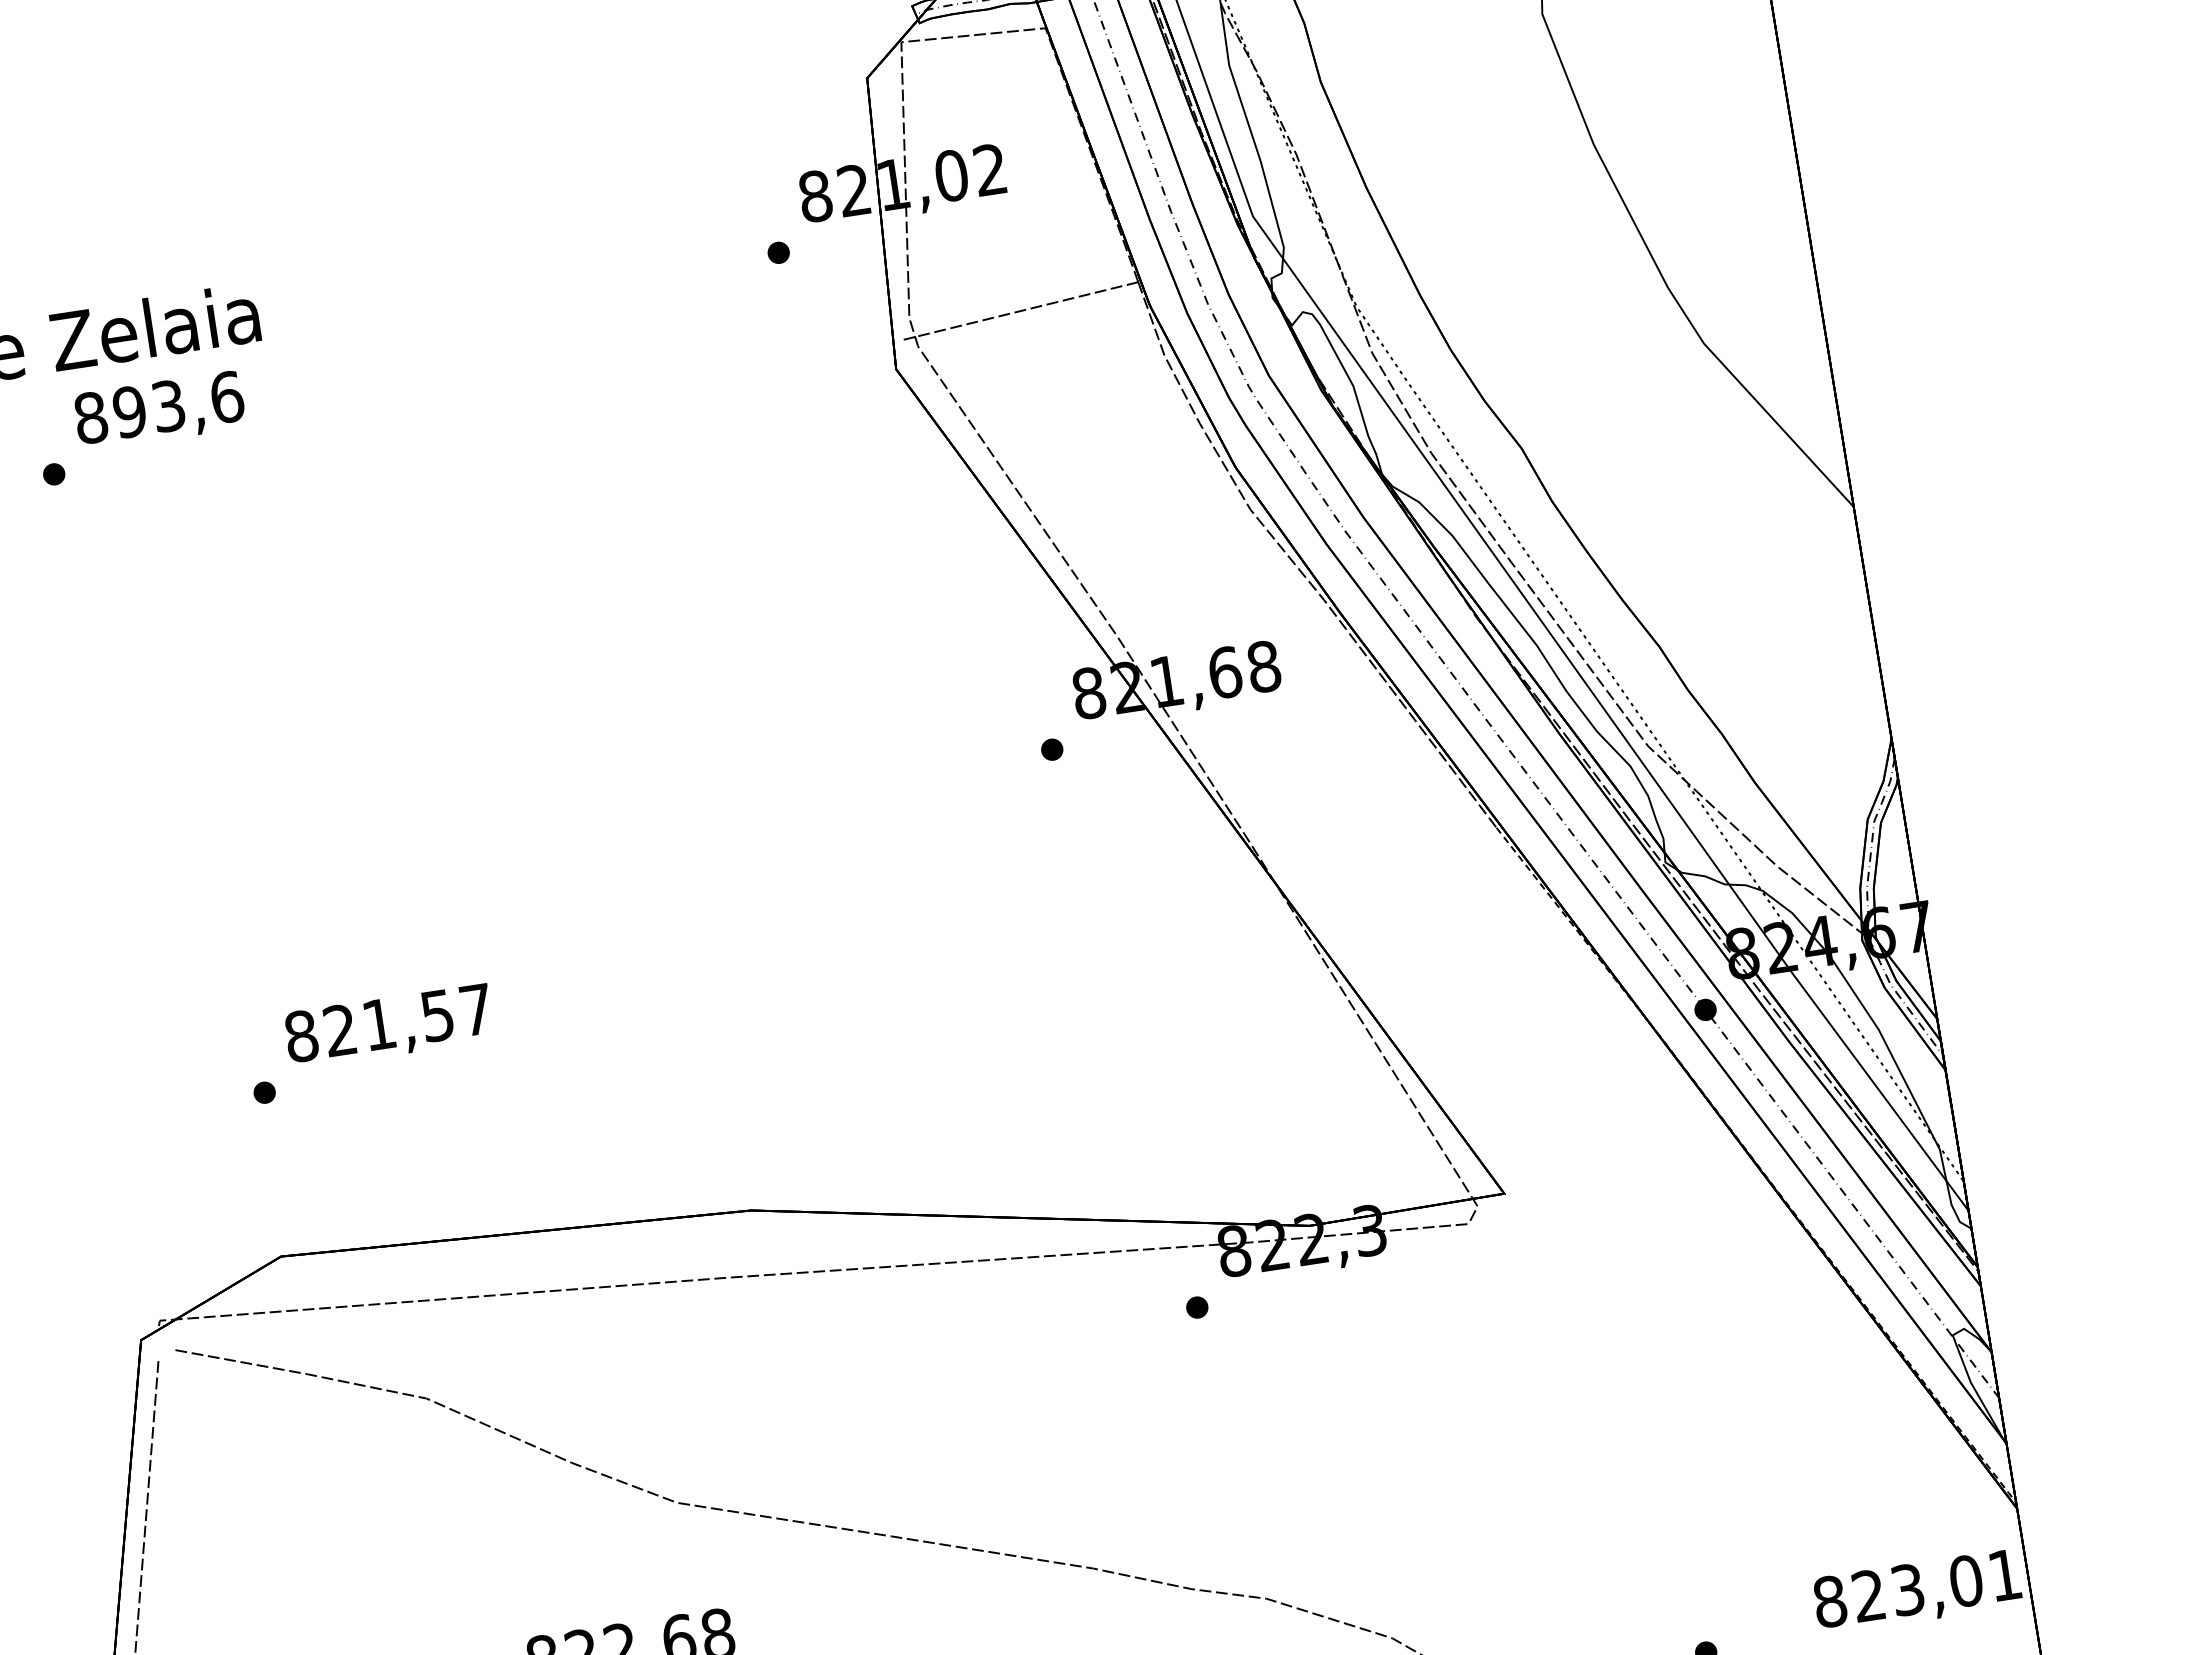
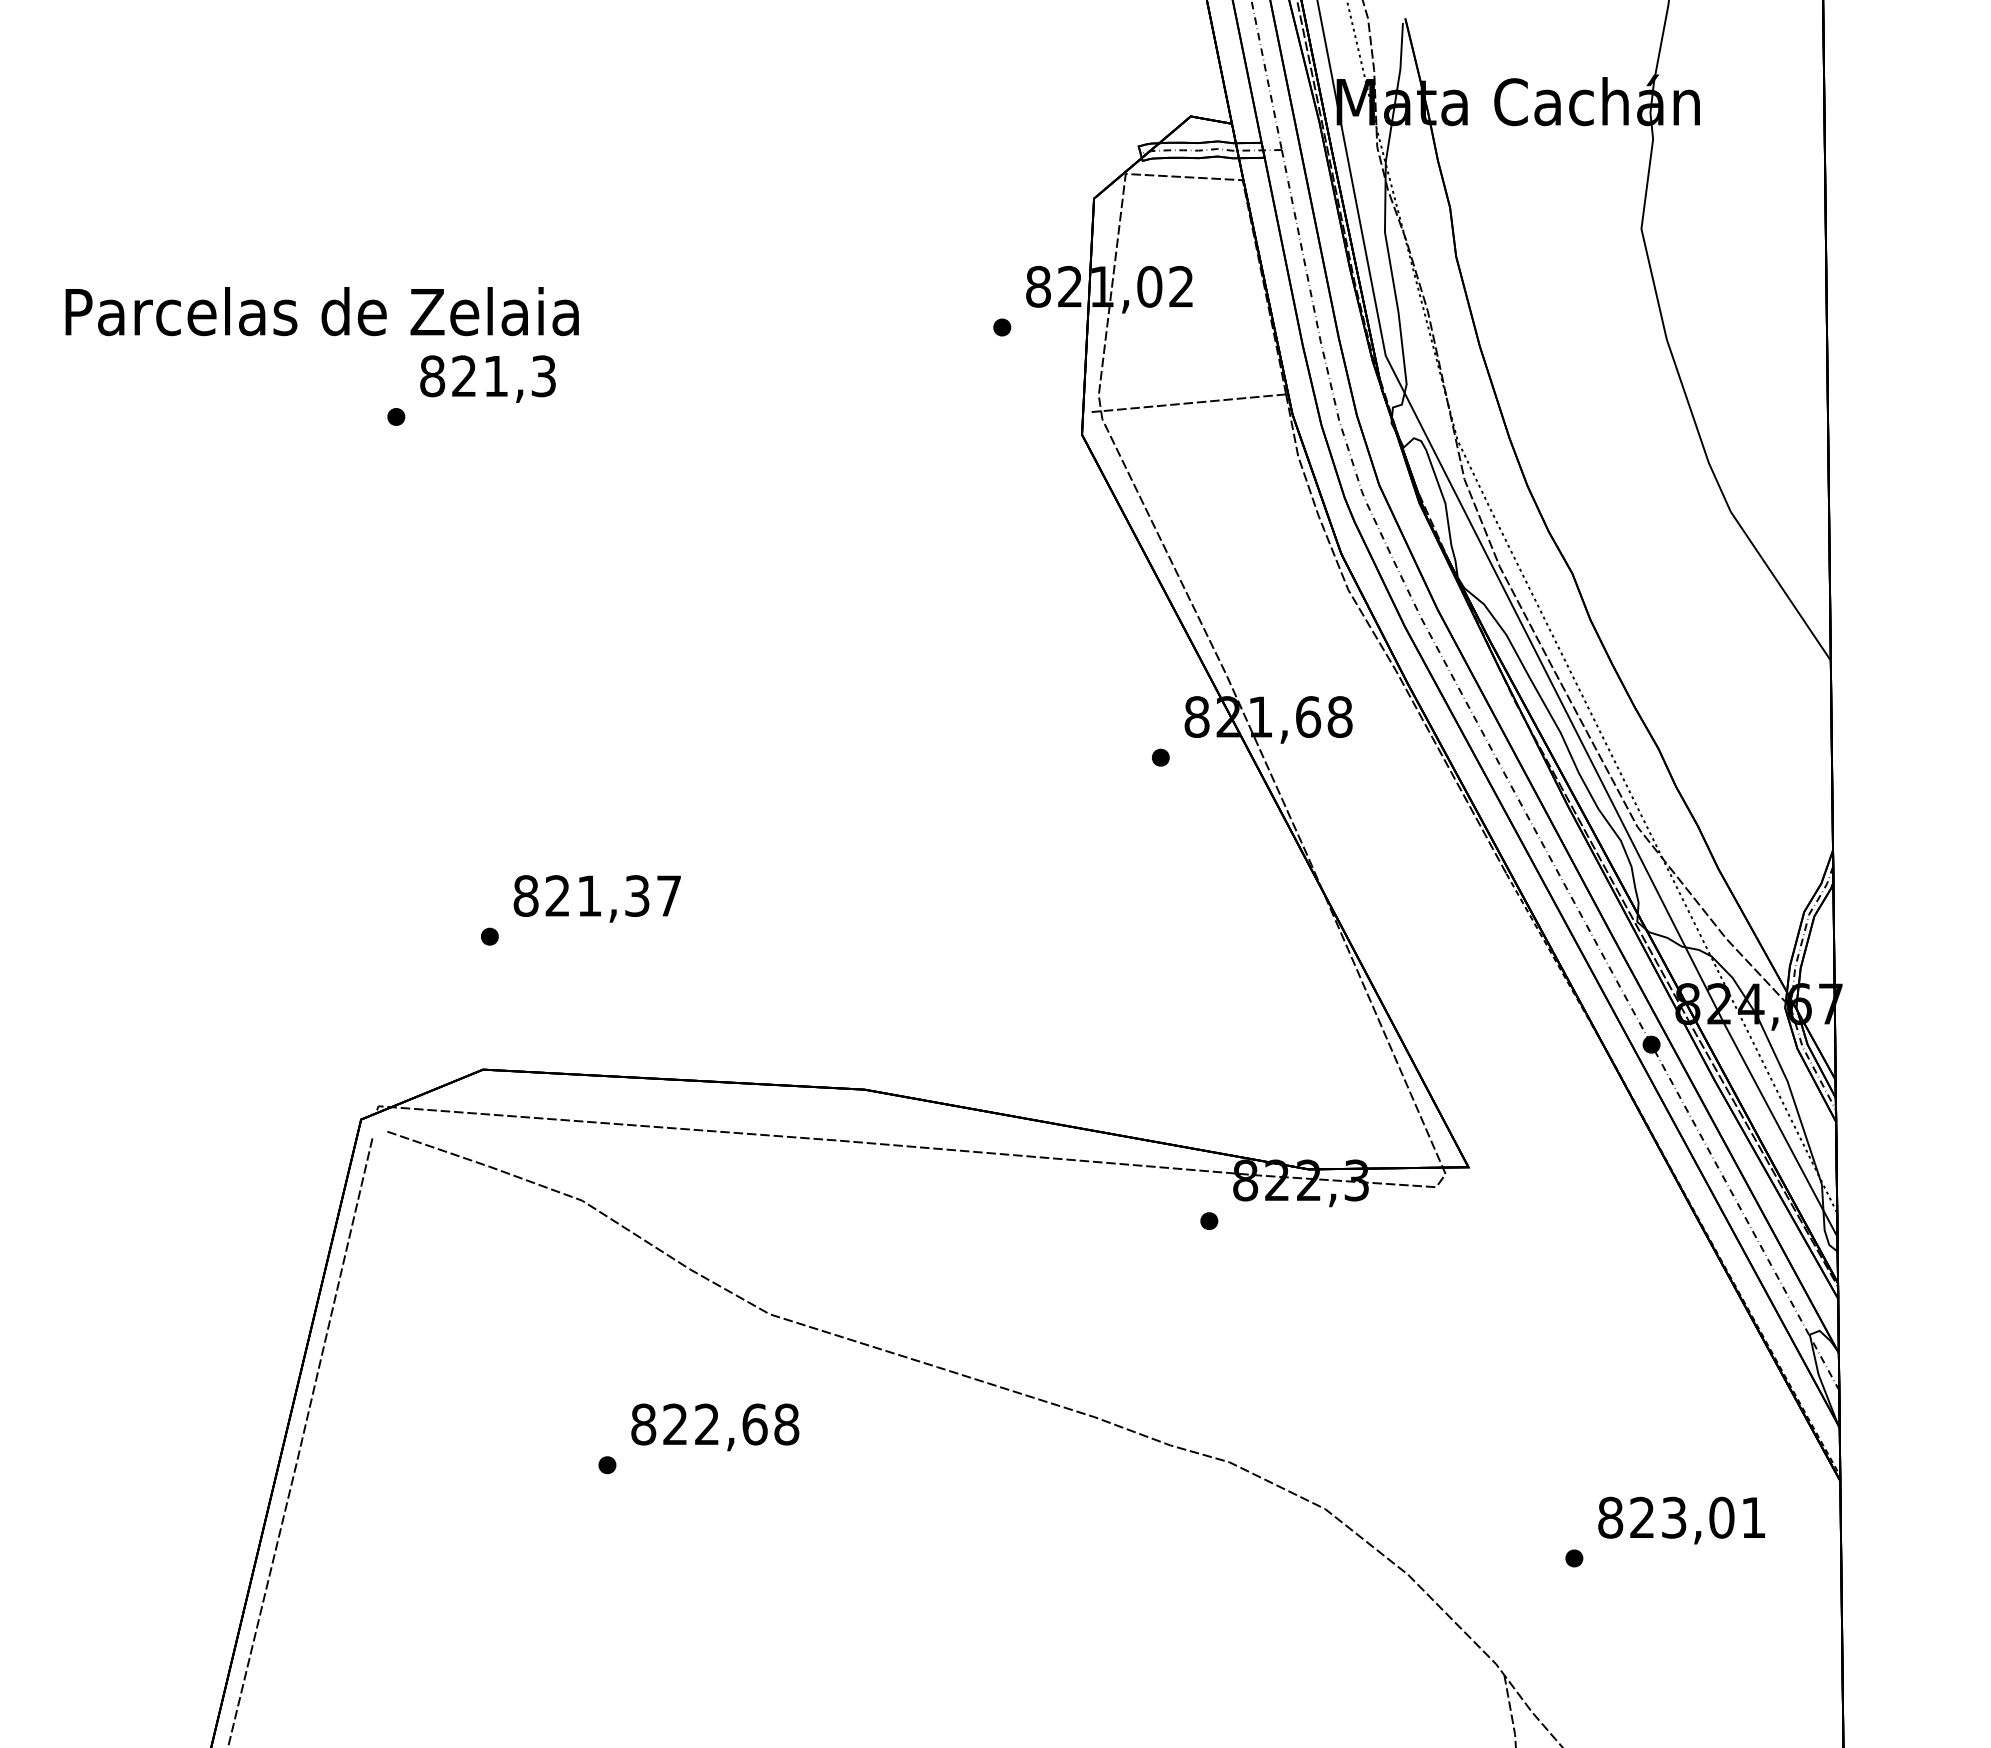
text: (177, 405) -> (503, 376), 893,6 -> 821,3
text: (437, 1015) -> (637, 895), 821,57 -> 821,37
text: (1917, 1591) -> (1681, 1520), moved

